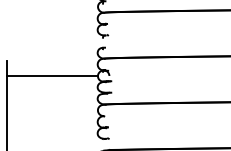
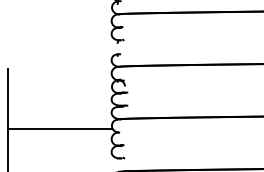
line: (52, 76) -> (60, 129), moved

